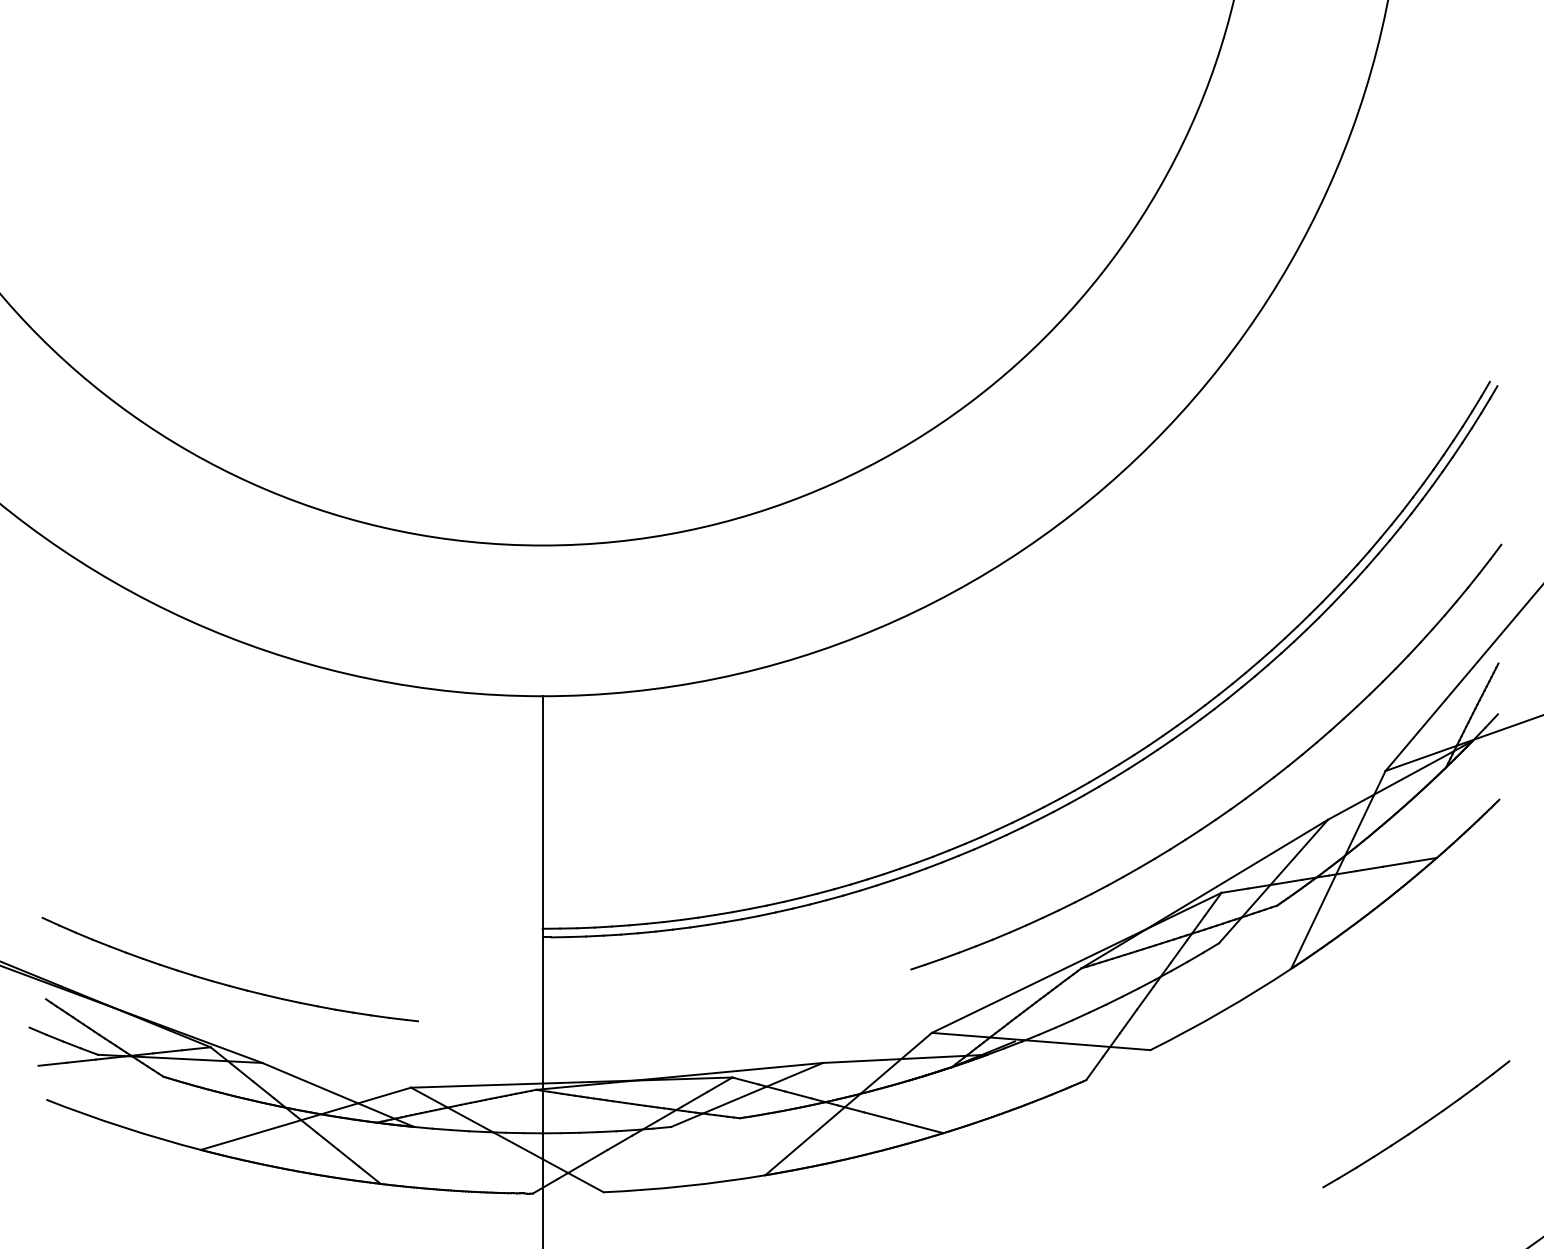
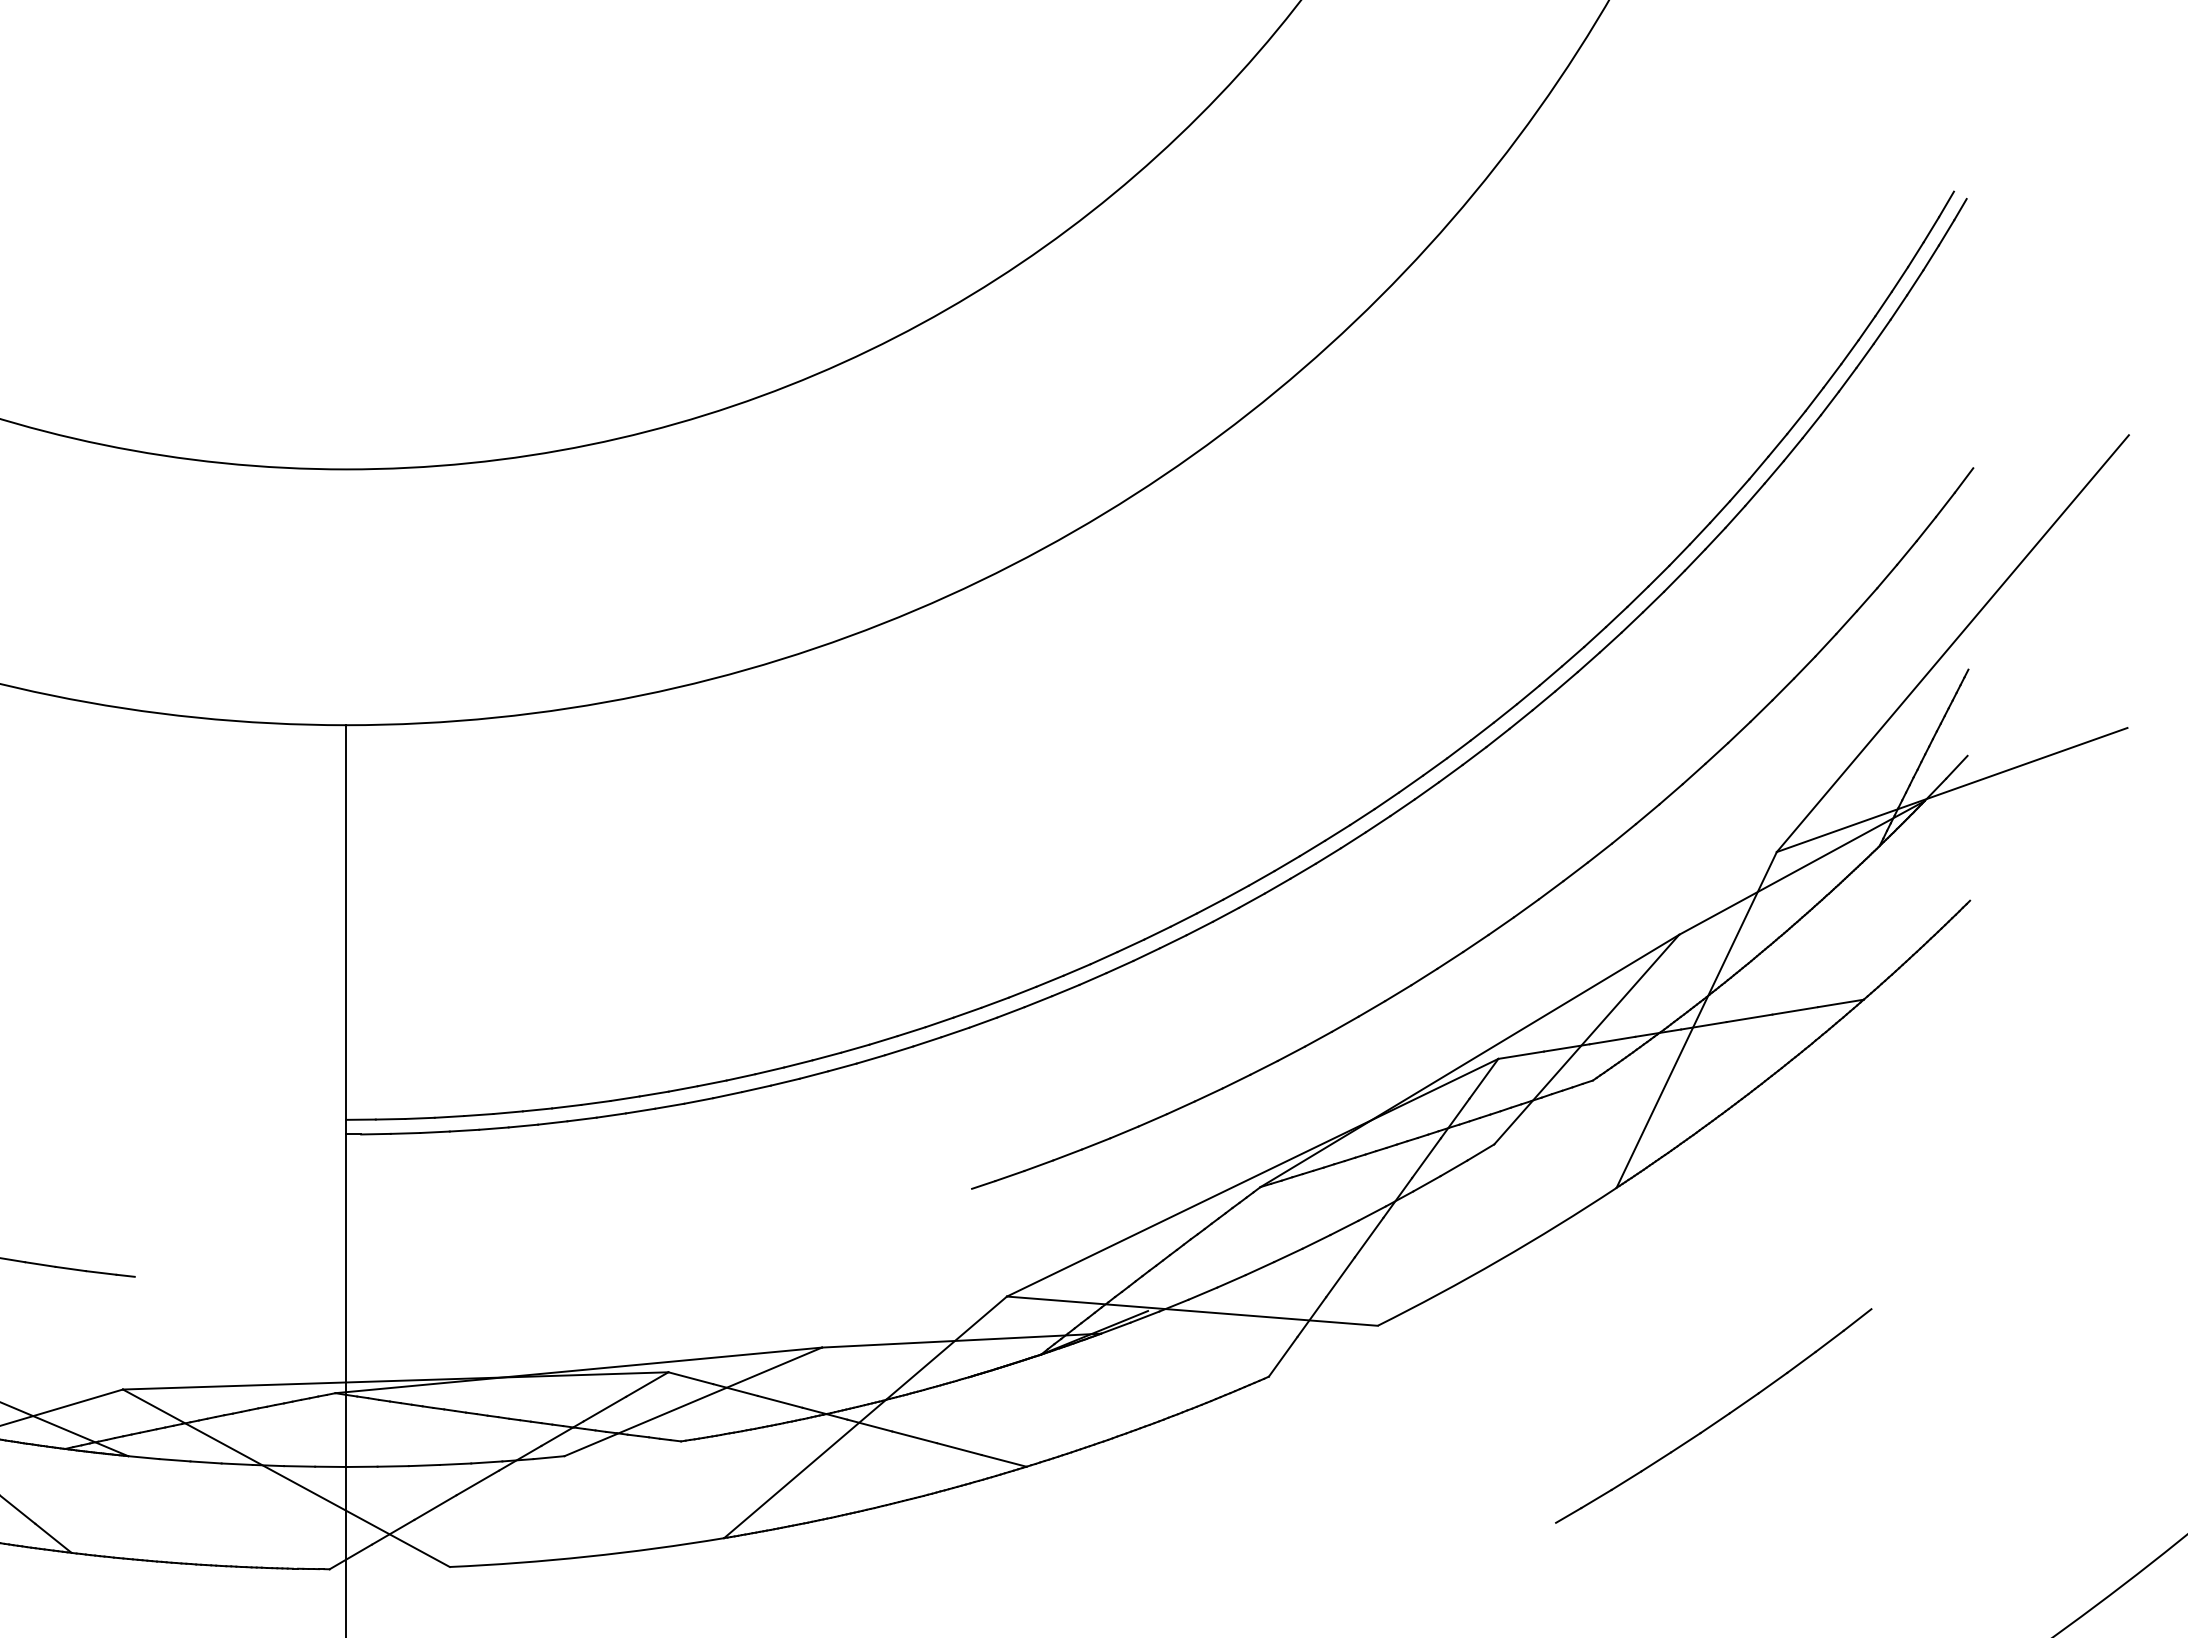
part: (1416, 1124) -> (1713, 1416), moved

